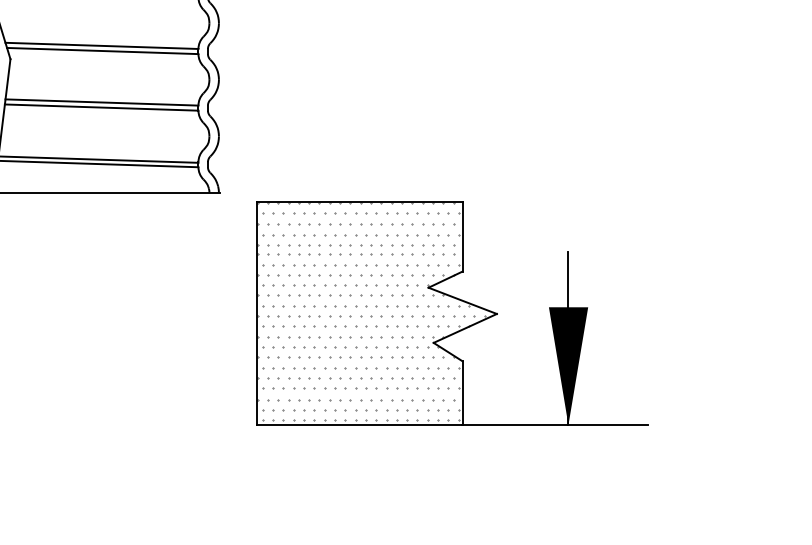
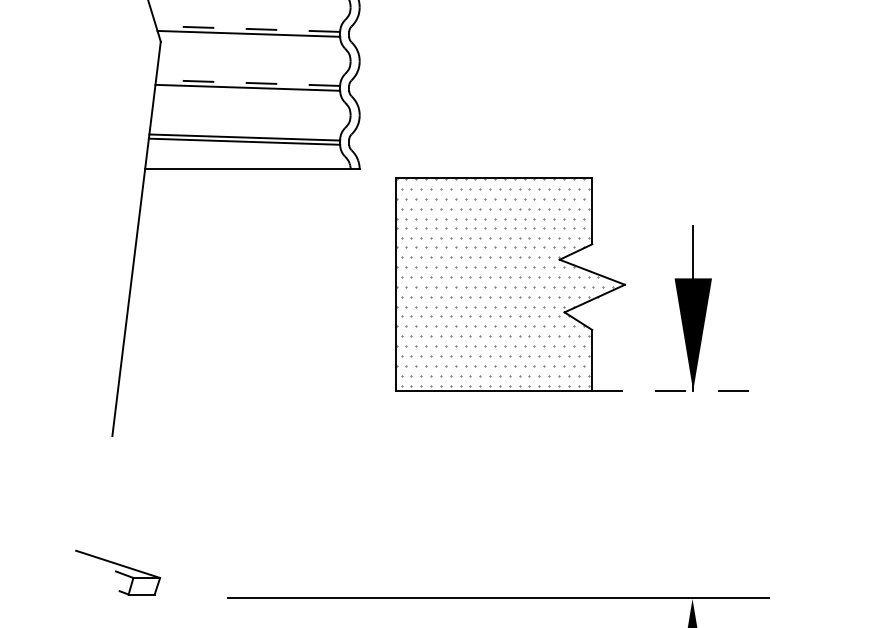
line: (101, 45) -> (247, 28), solid -> dashed
line: (101, 101) -> (247, 82), solid -> dashed
line: (555, 424) -> (680, 390), solid -> dashed

